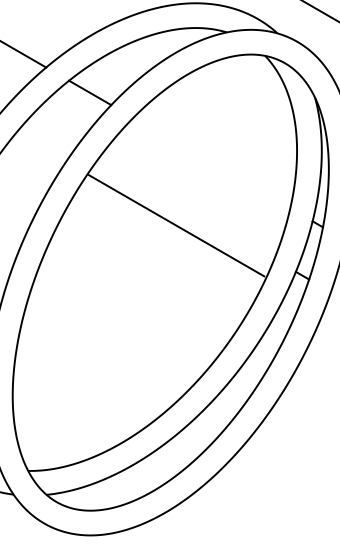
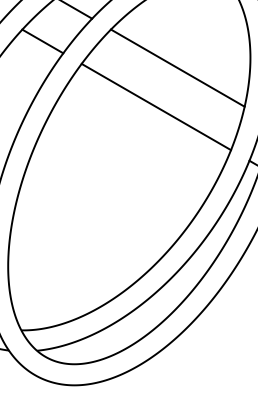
line: (53, 131) -> (42, 41), added
line: (211, 162) -> (177, 67), added
line: (176, 225) -> (156, 106), moved

